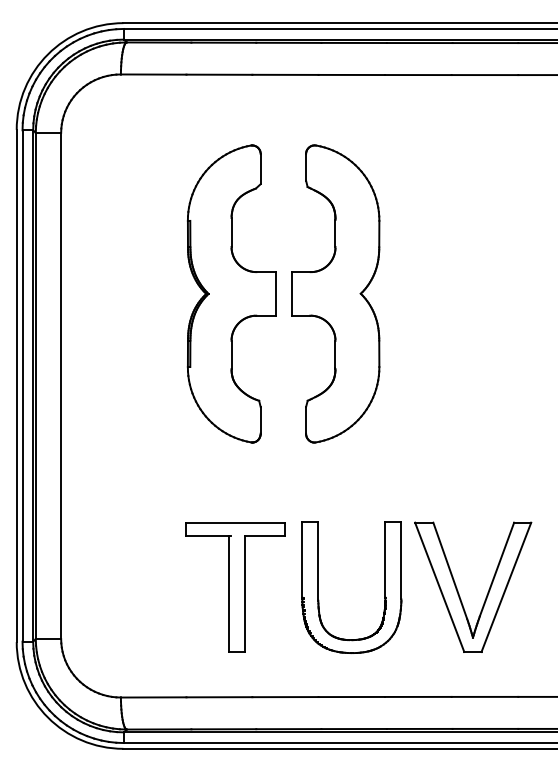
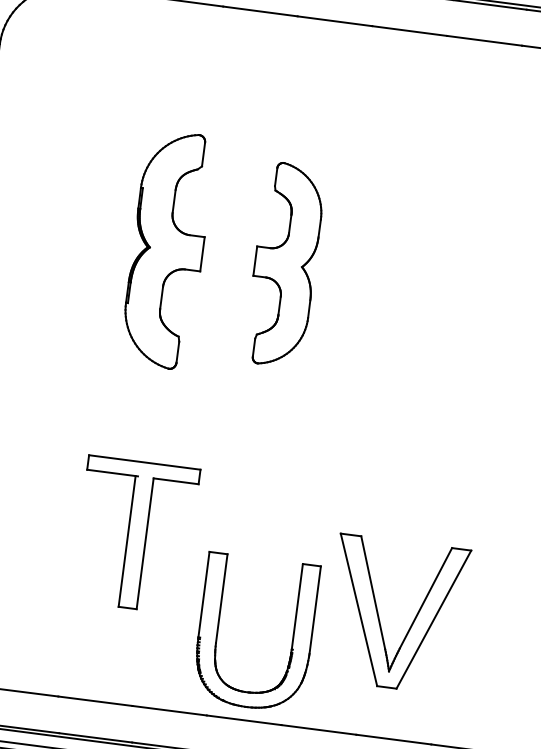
part: (231, 293) -> (167, 249), size x0.7
part: (335, 293) -> (284, 264), size x0.6
part: (235, 587) -> (135, 535), moved
part: (318, 587) -> (218, 628), moved

